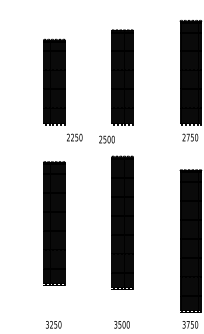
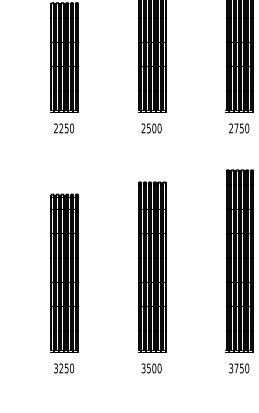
text: (74, 137) -> (63, 128), moved
text: (106, 139) -> (150, 128), moved
part: (122, 222) -> (152, 266), moved
part: (54, 223) -> (65, 273), moved

